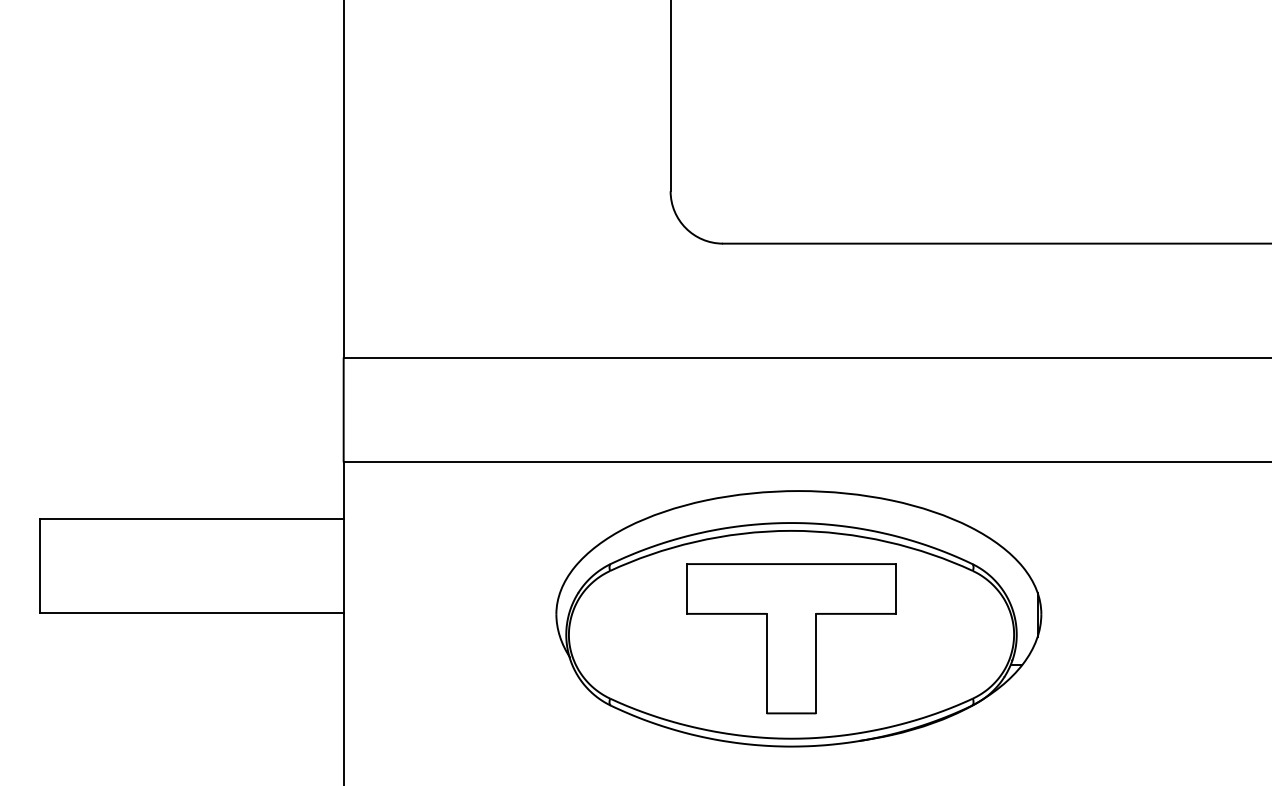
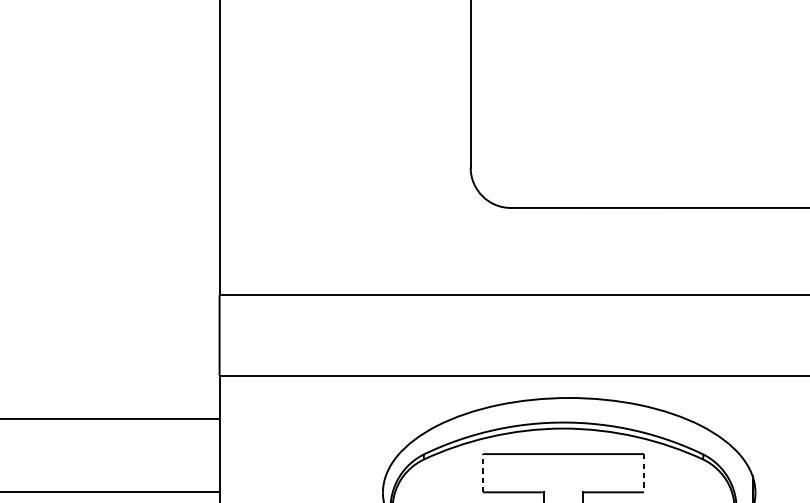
line: (686, 588) -> (482, 472), solid -> dashed
line: (896, 588) -> (644, 472), solid -> dashed

